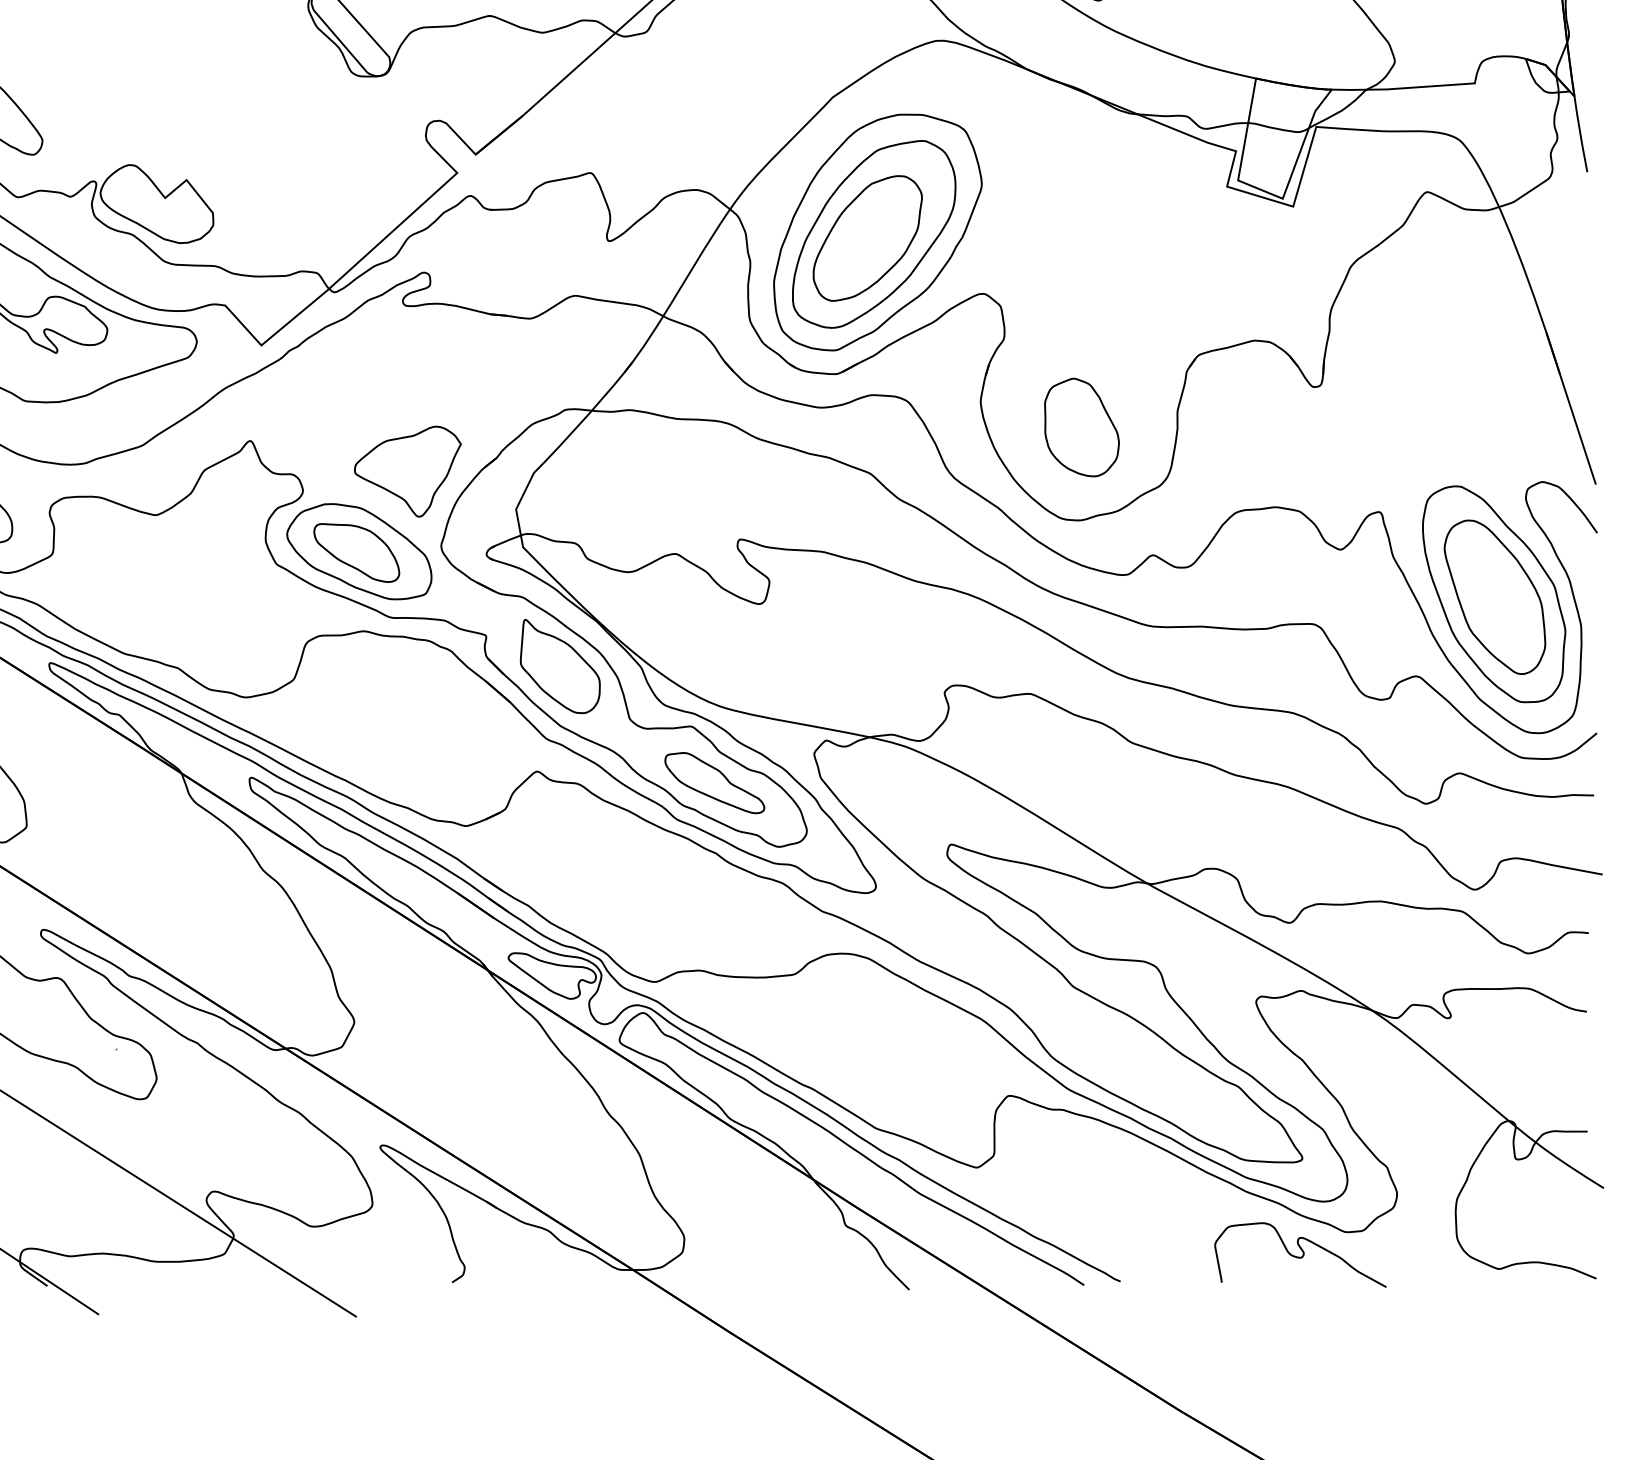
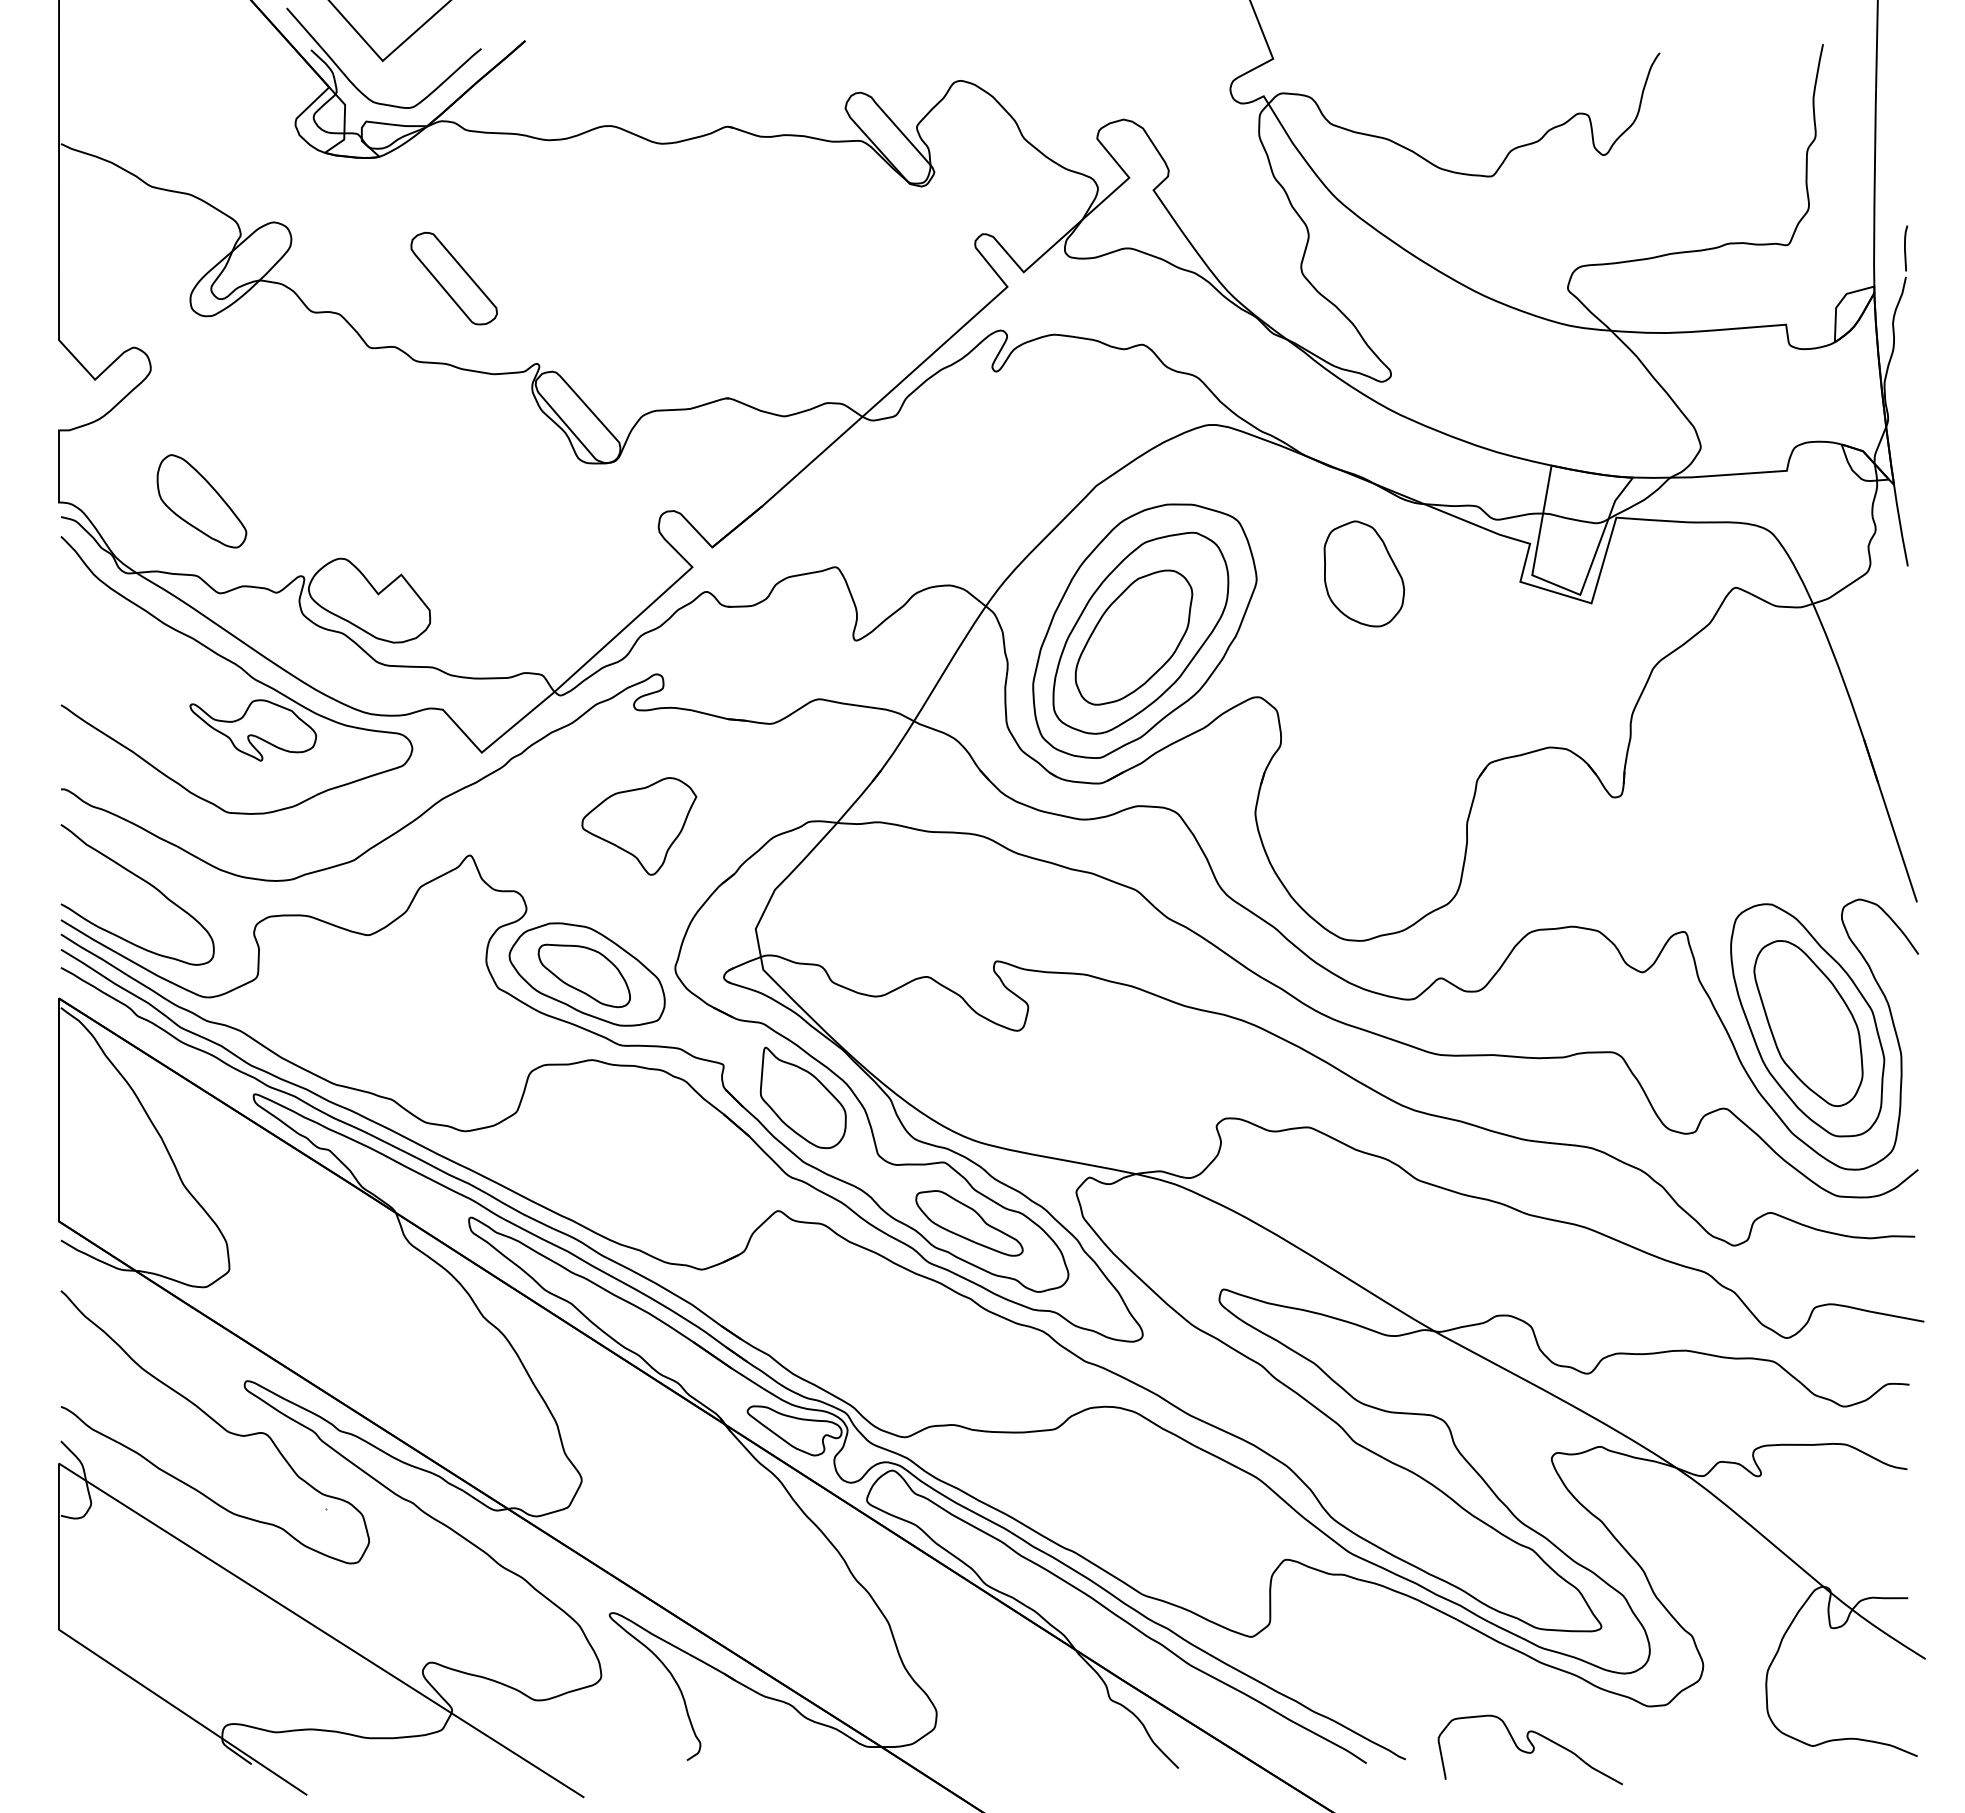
part: (1082, 427) -> (1364, 573), moved
part: (408, 471) -> (639, 826), moved
curve: (1298, 1256) -> (1528, 1751), moved

